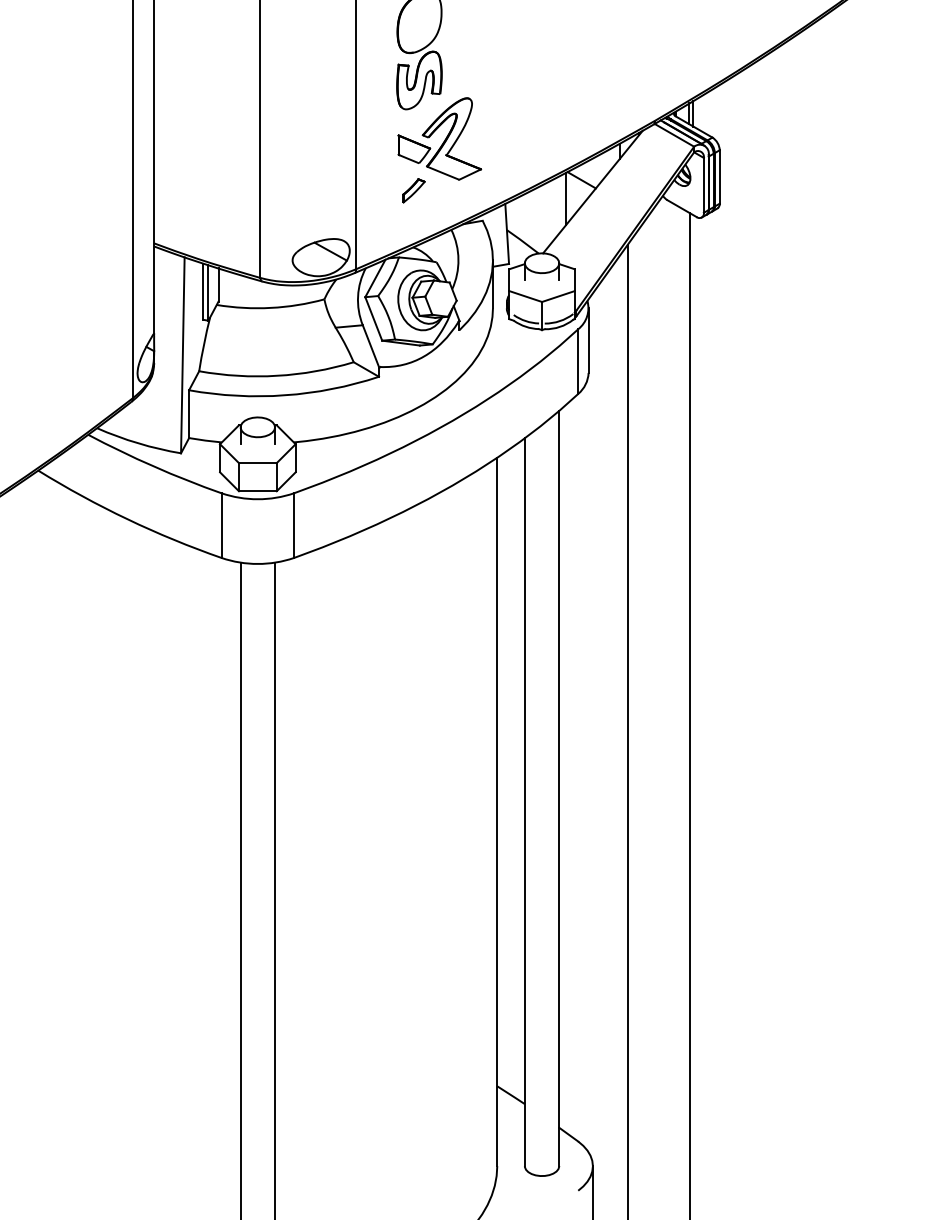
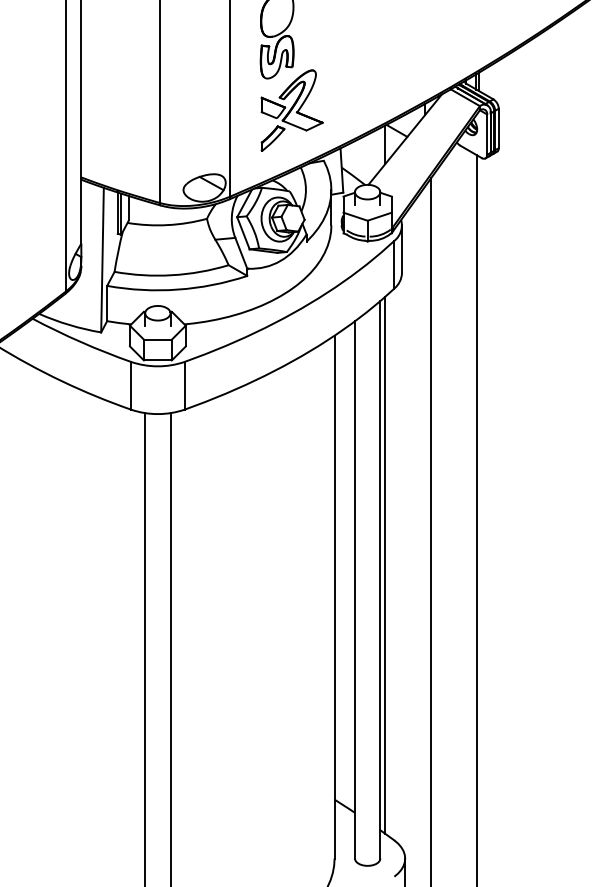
part: (413, 190) -> (272, 138), size x1.43
line: (565, 768) -> (384, 565), added

